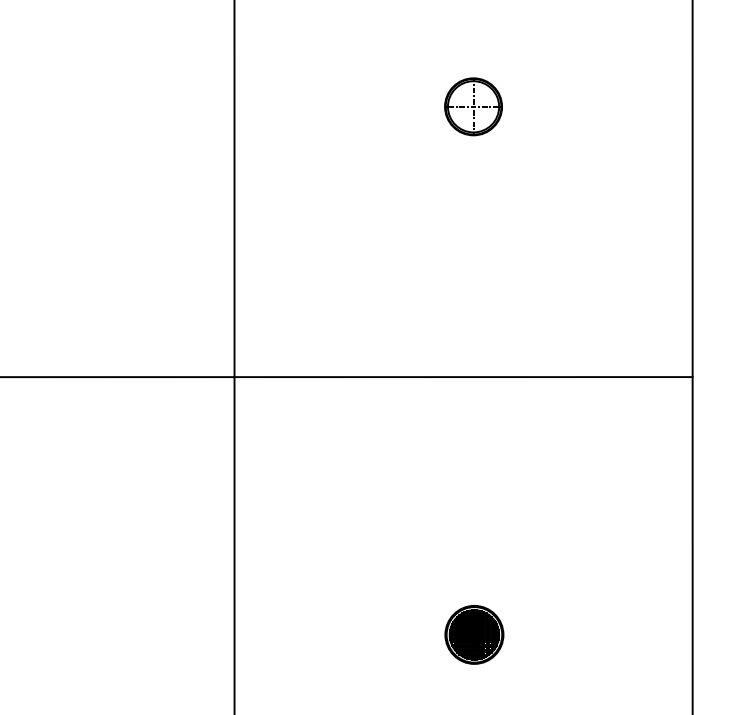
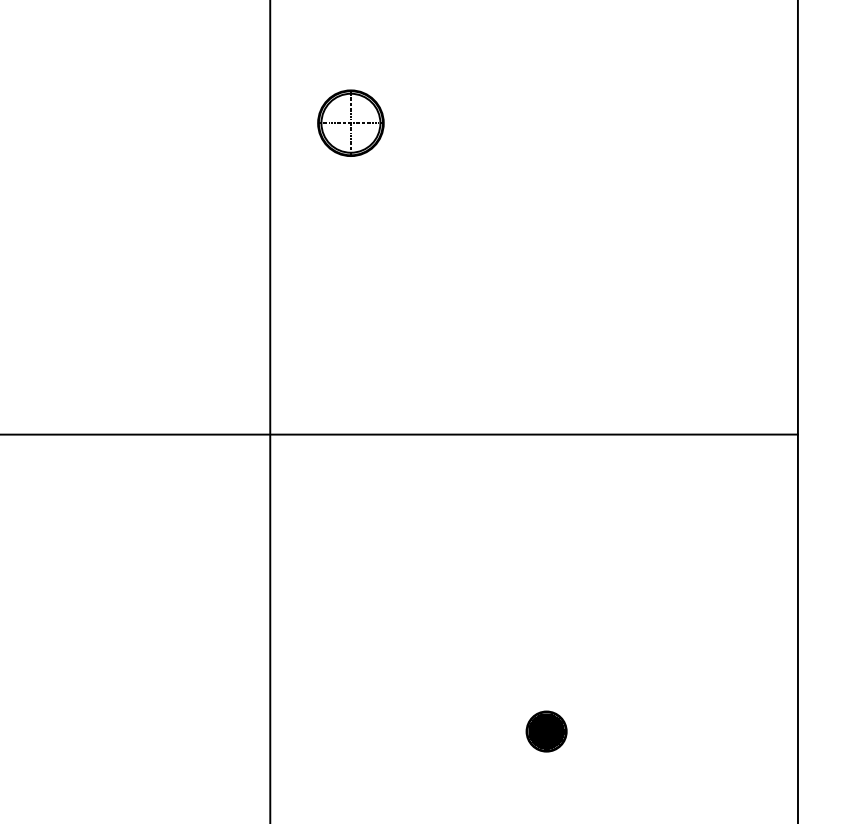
part: (473, 106) -> (350, 122), moved
part: (474, 634) -> (546, 731), size x0.6

